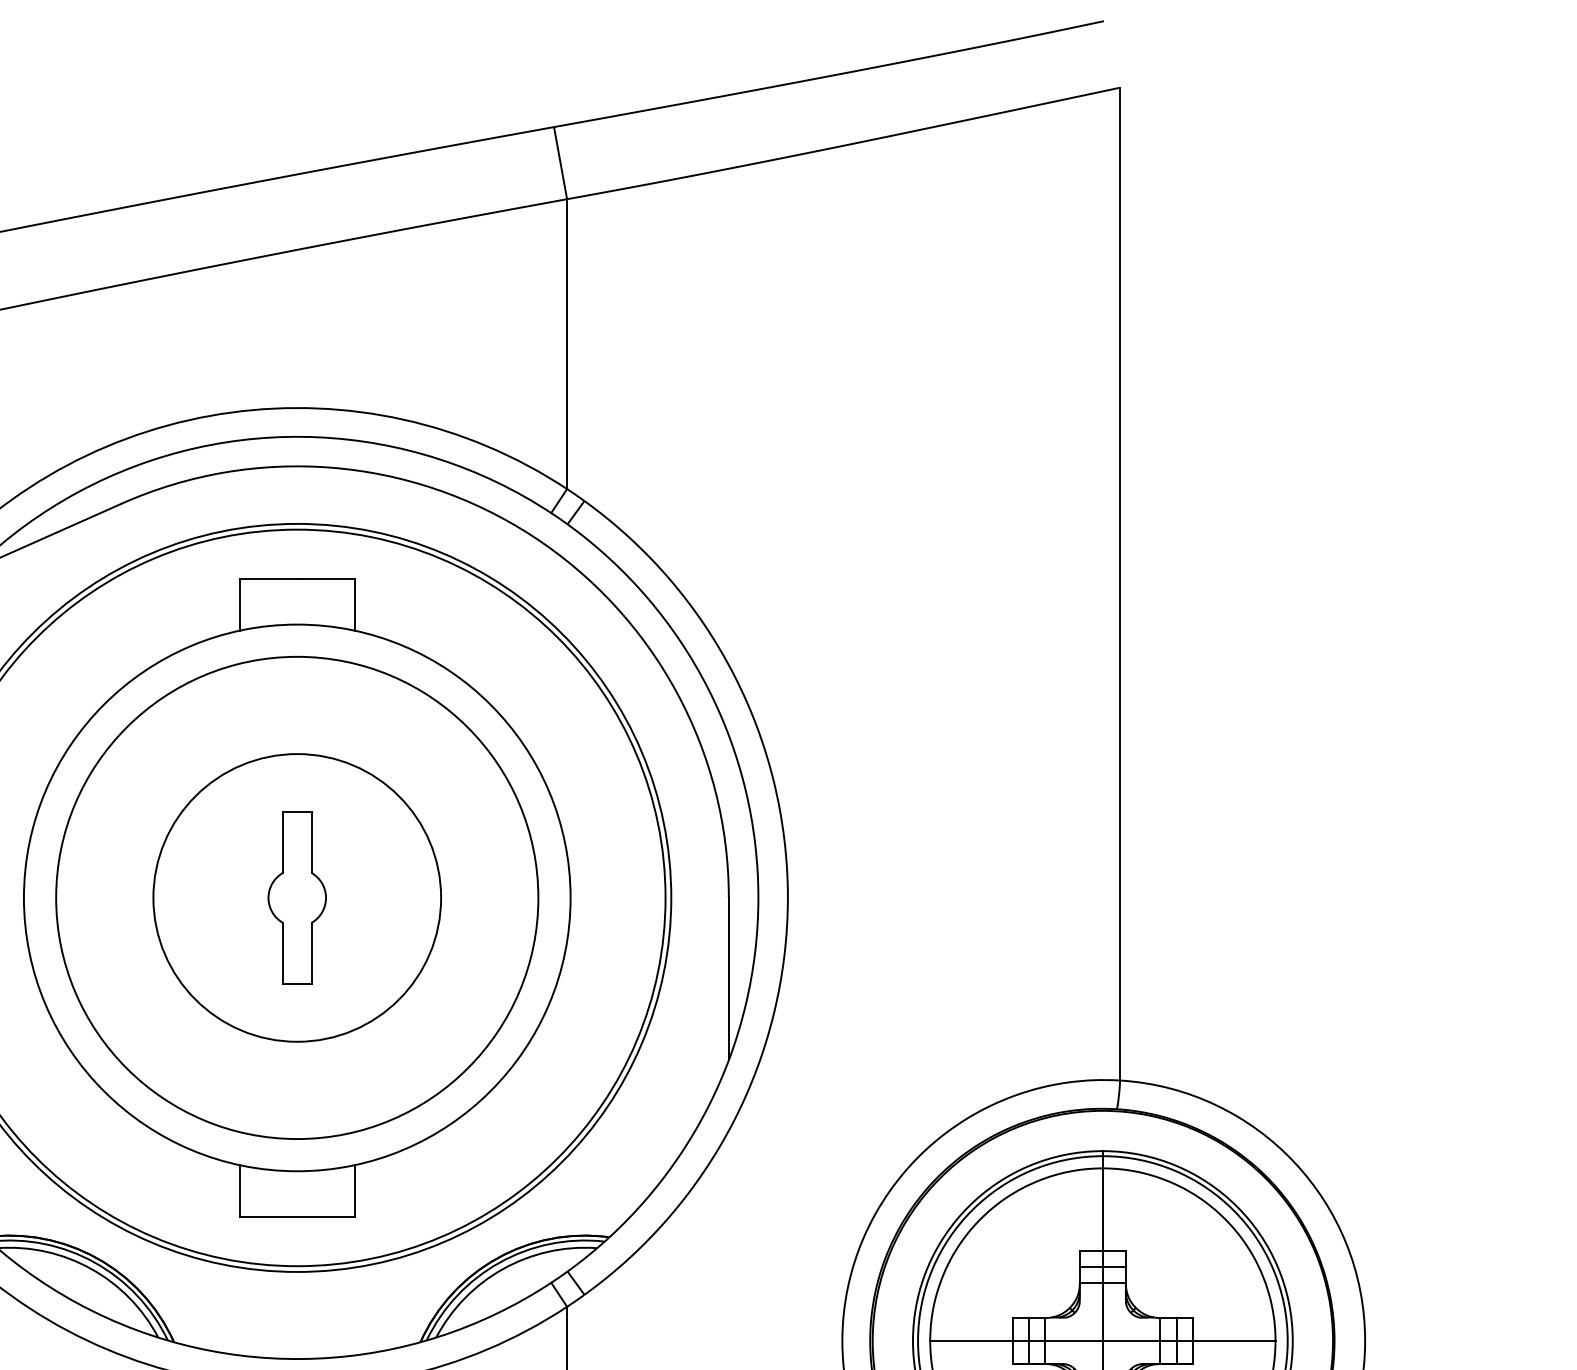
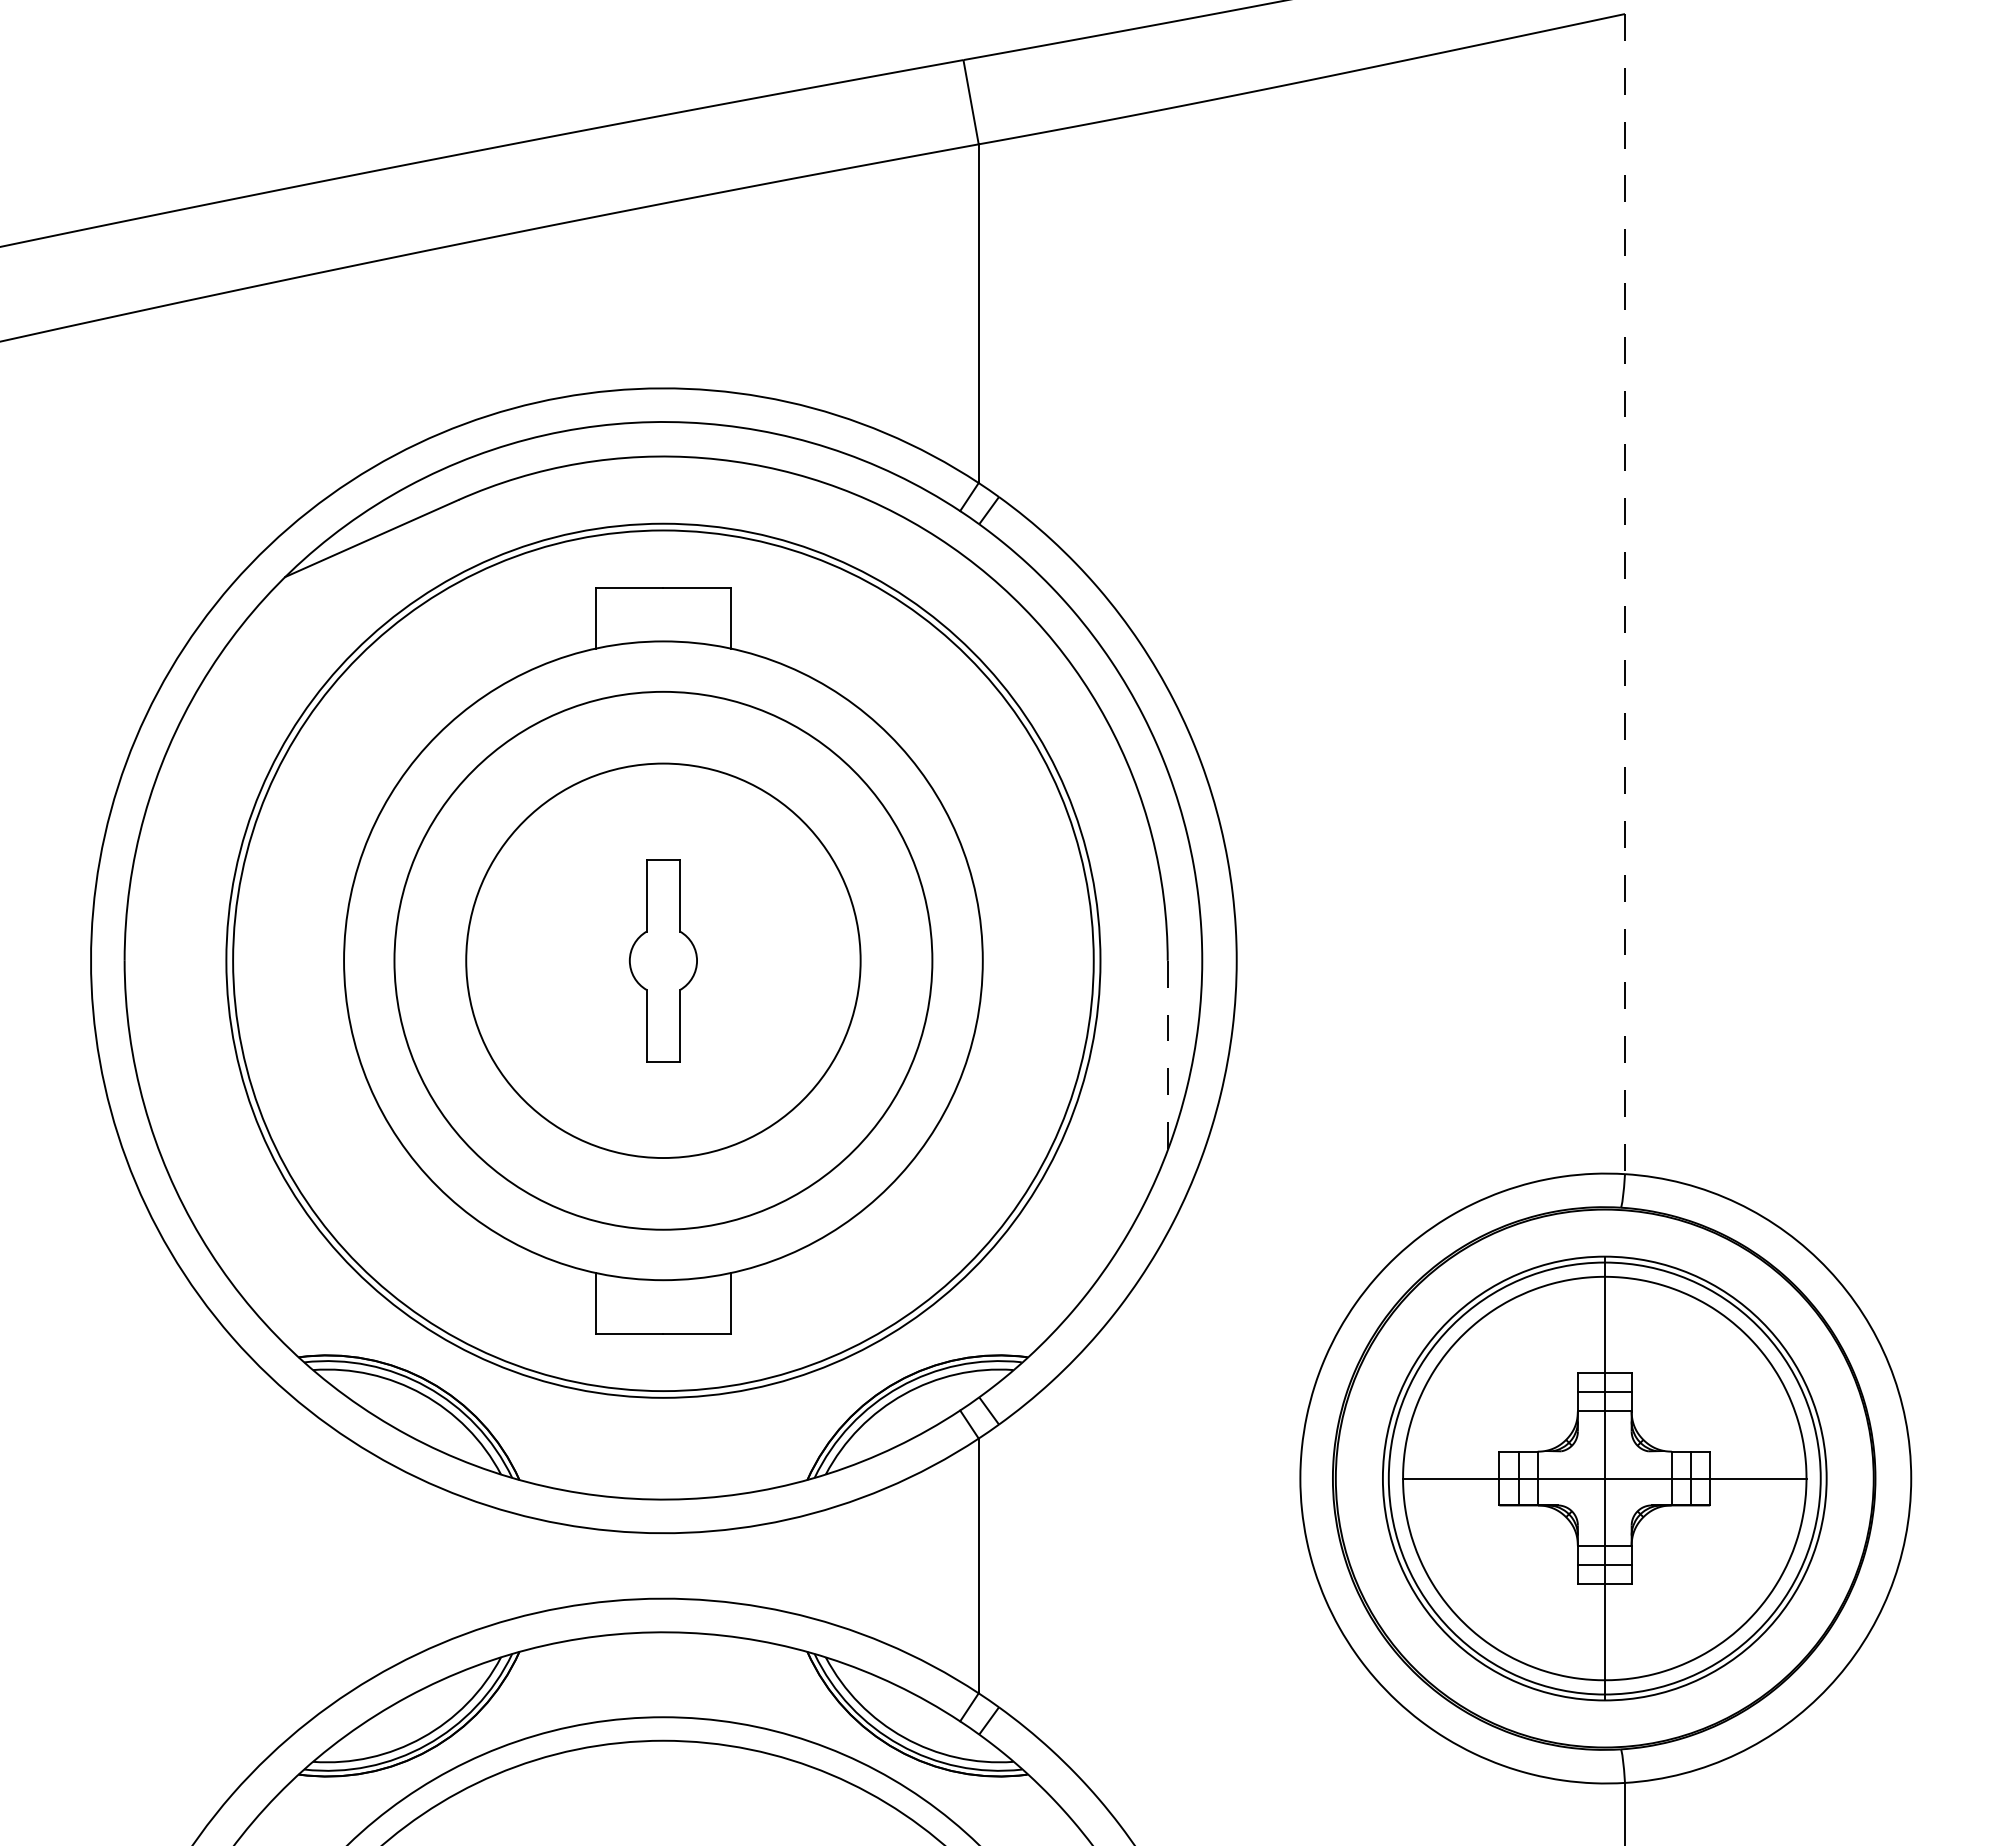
line: (1120, 584) -> (1625, 594), solid -> dashed
circle: (297, 897) -> (663, 960), size x0.7
circle: (297, 897) -> (663, 960), size x1.6
line: (728, 978) -> (1167, 1055), solid -> dashed

